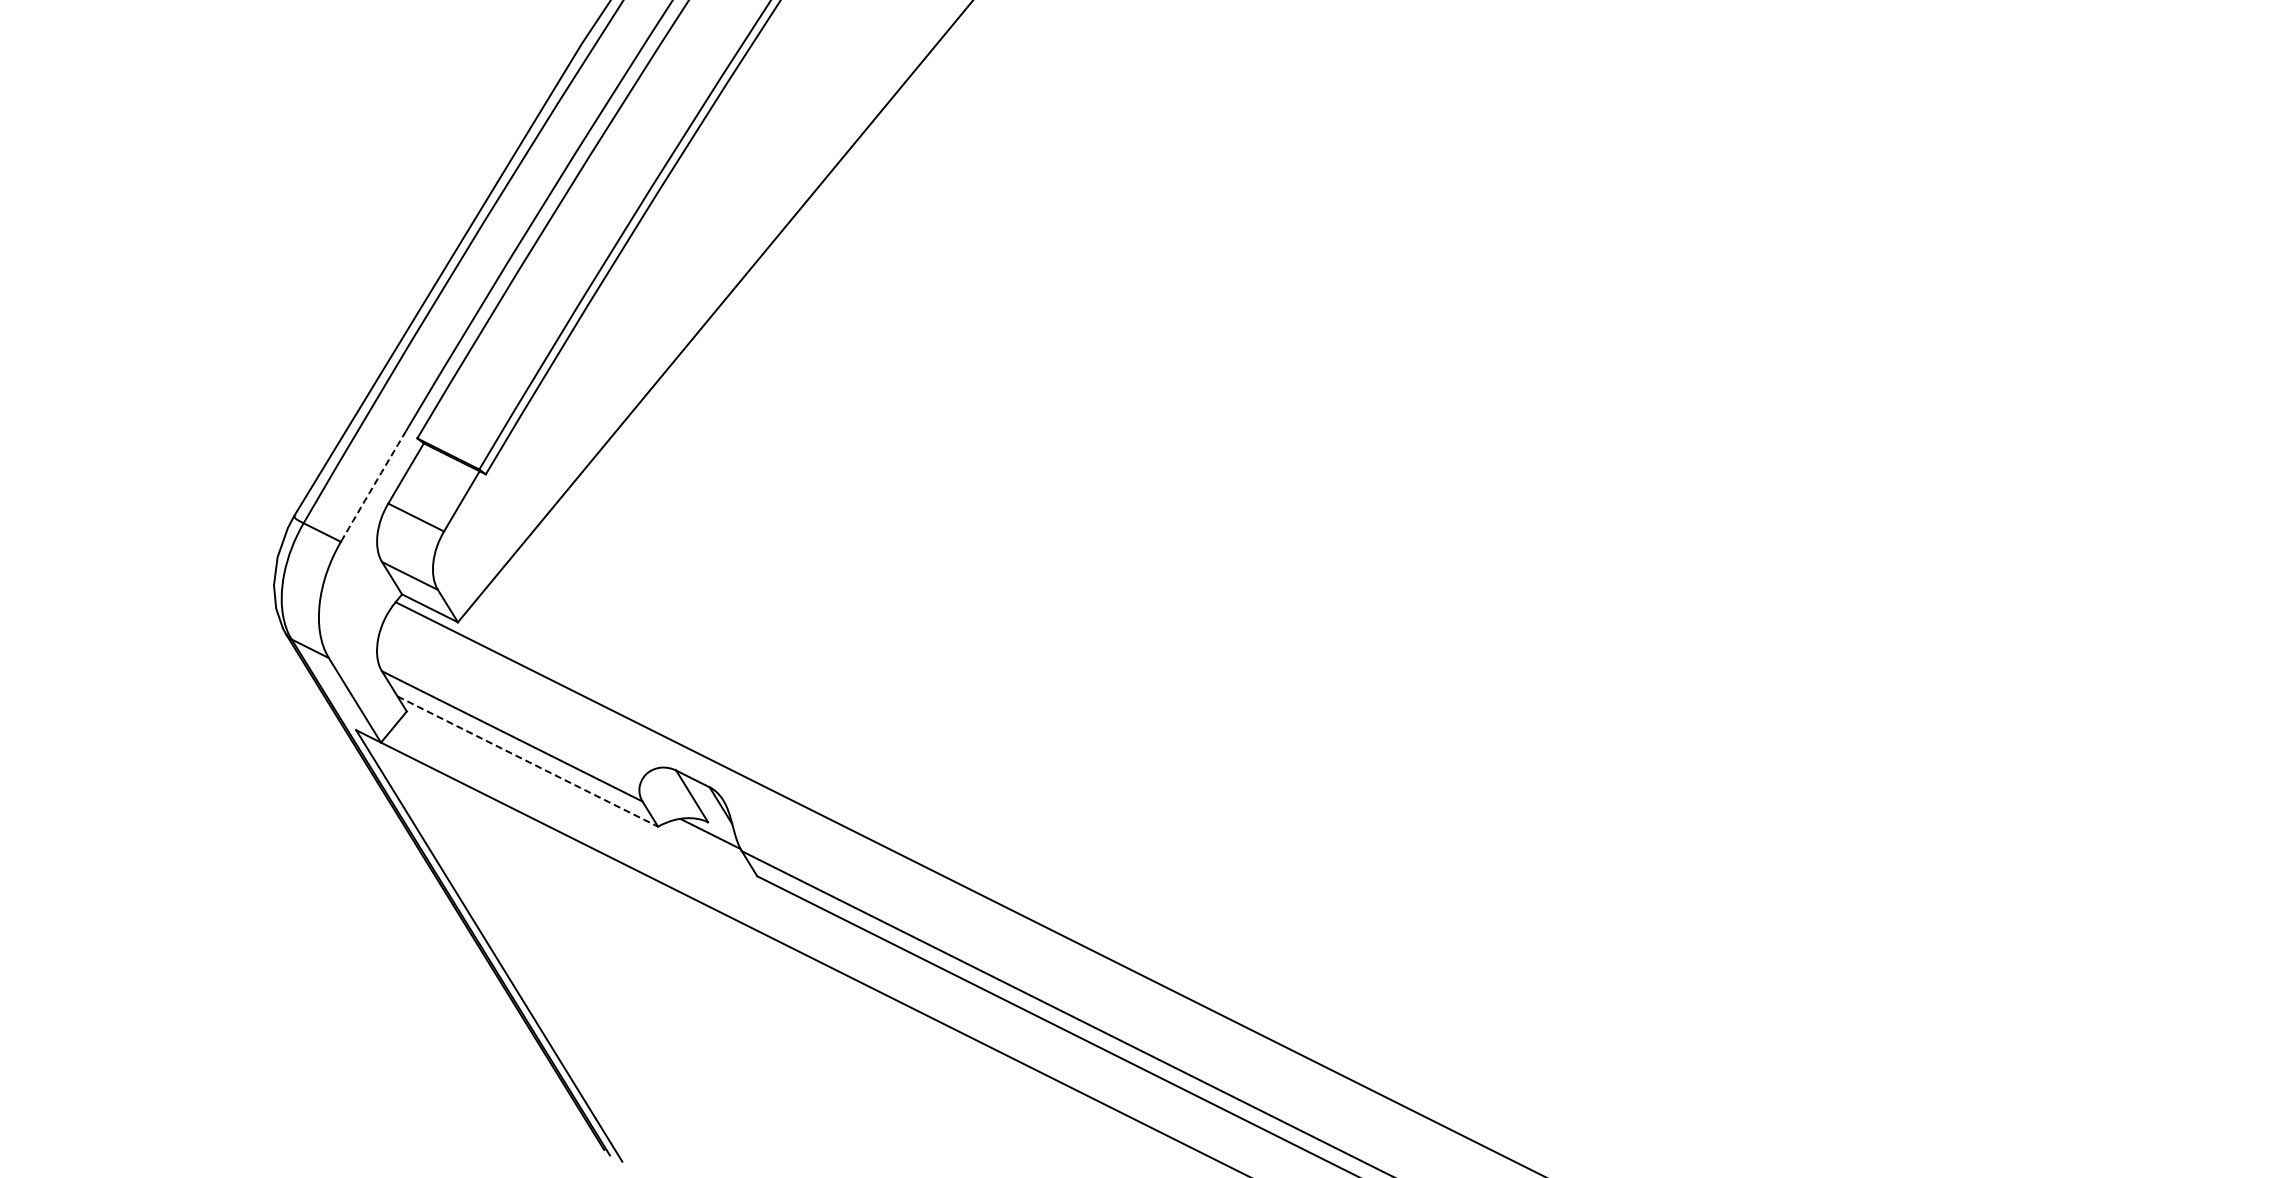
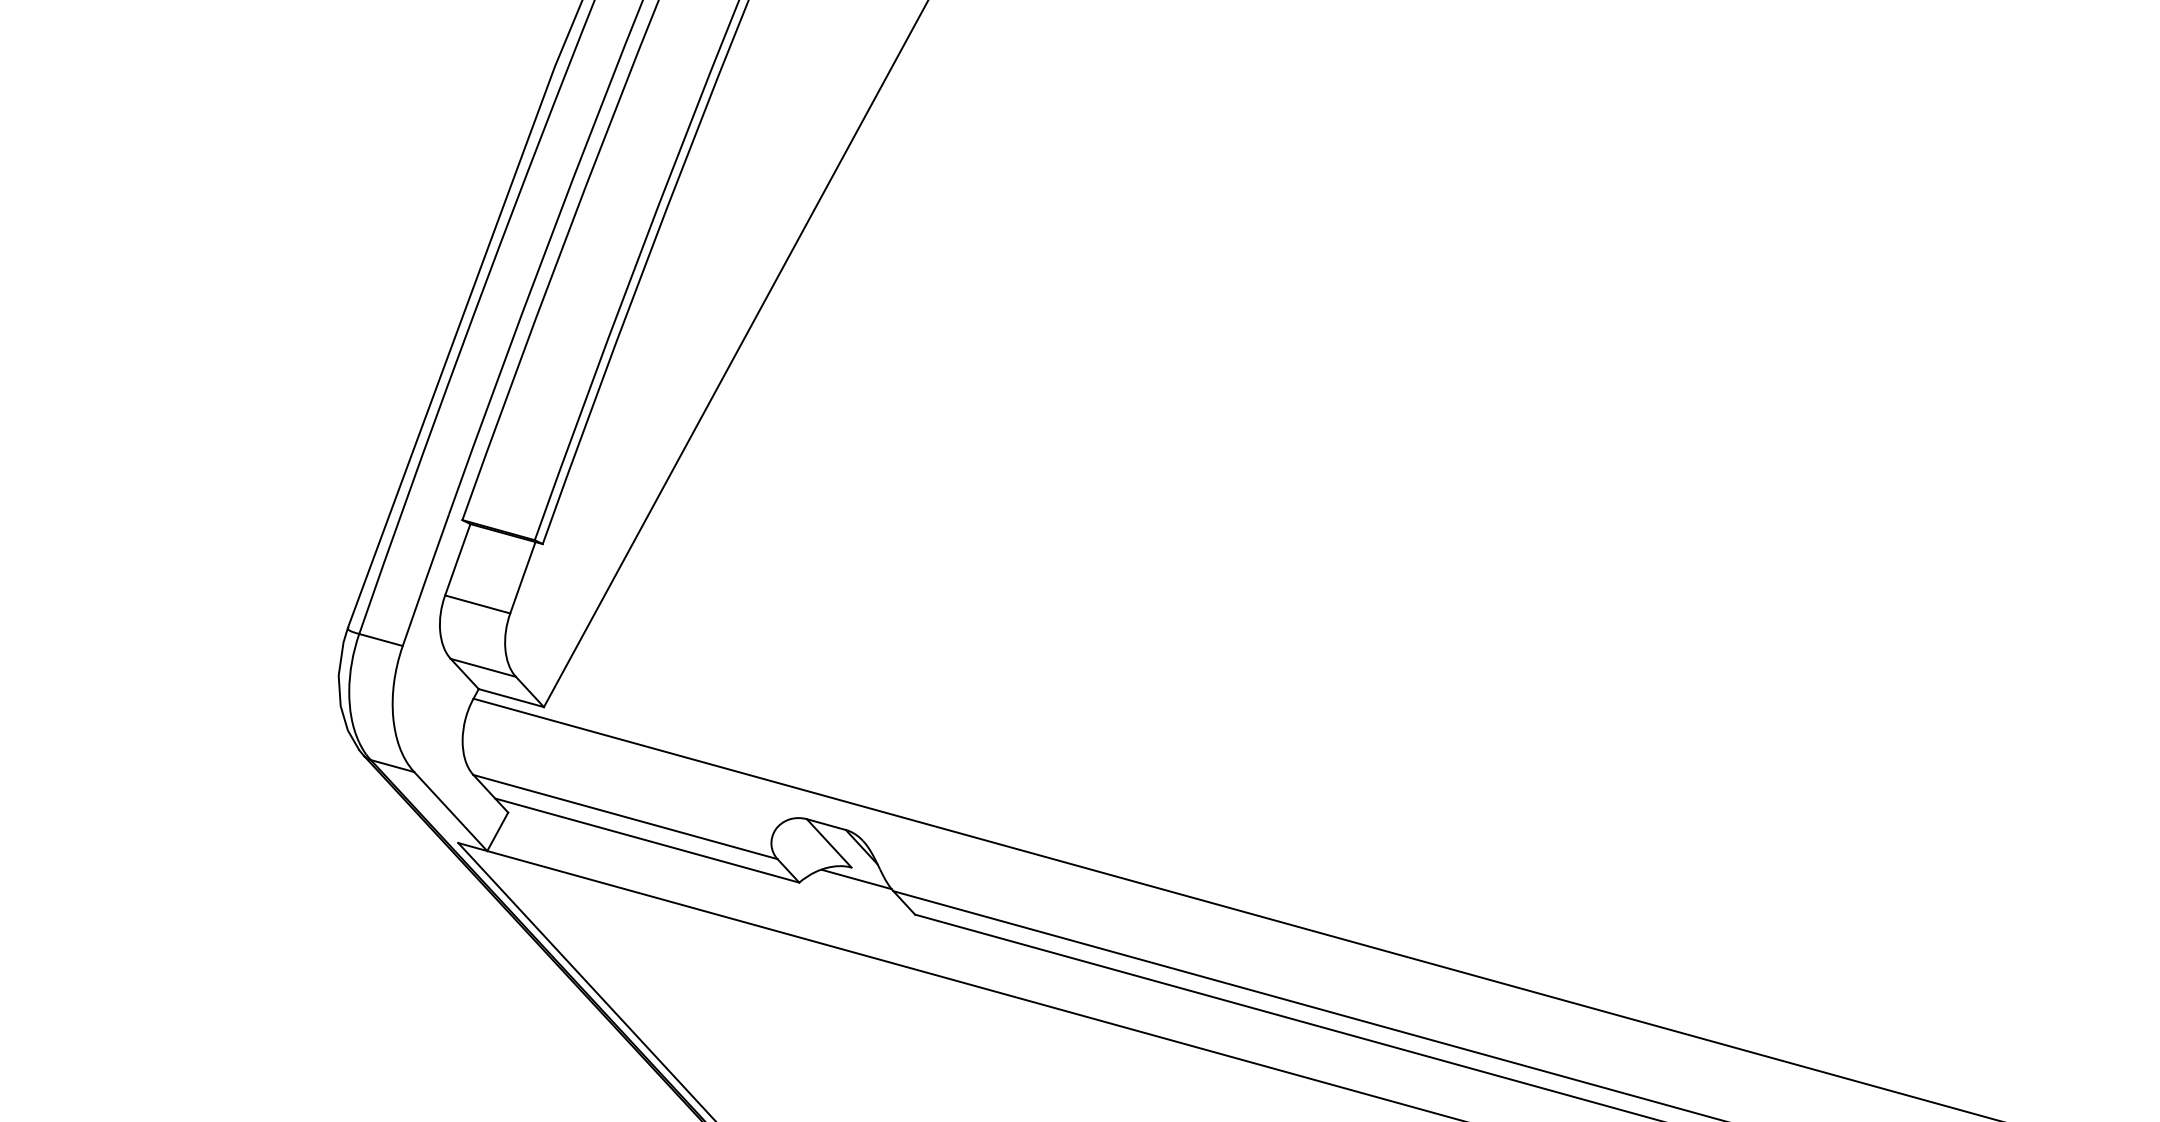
arc: (373, 486) -> (425, 580), dashed -> solid
line: (527, 761) -> (646, 840), dashed -> solid

